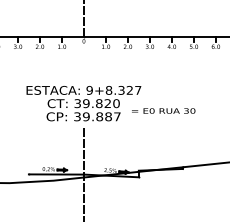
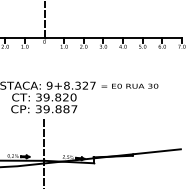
text: (163, 110) -> (129, 85), moved

